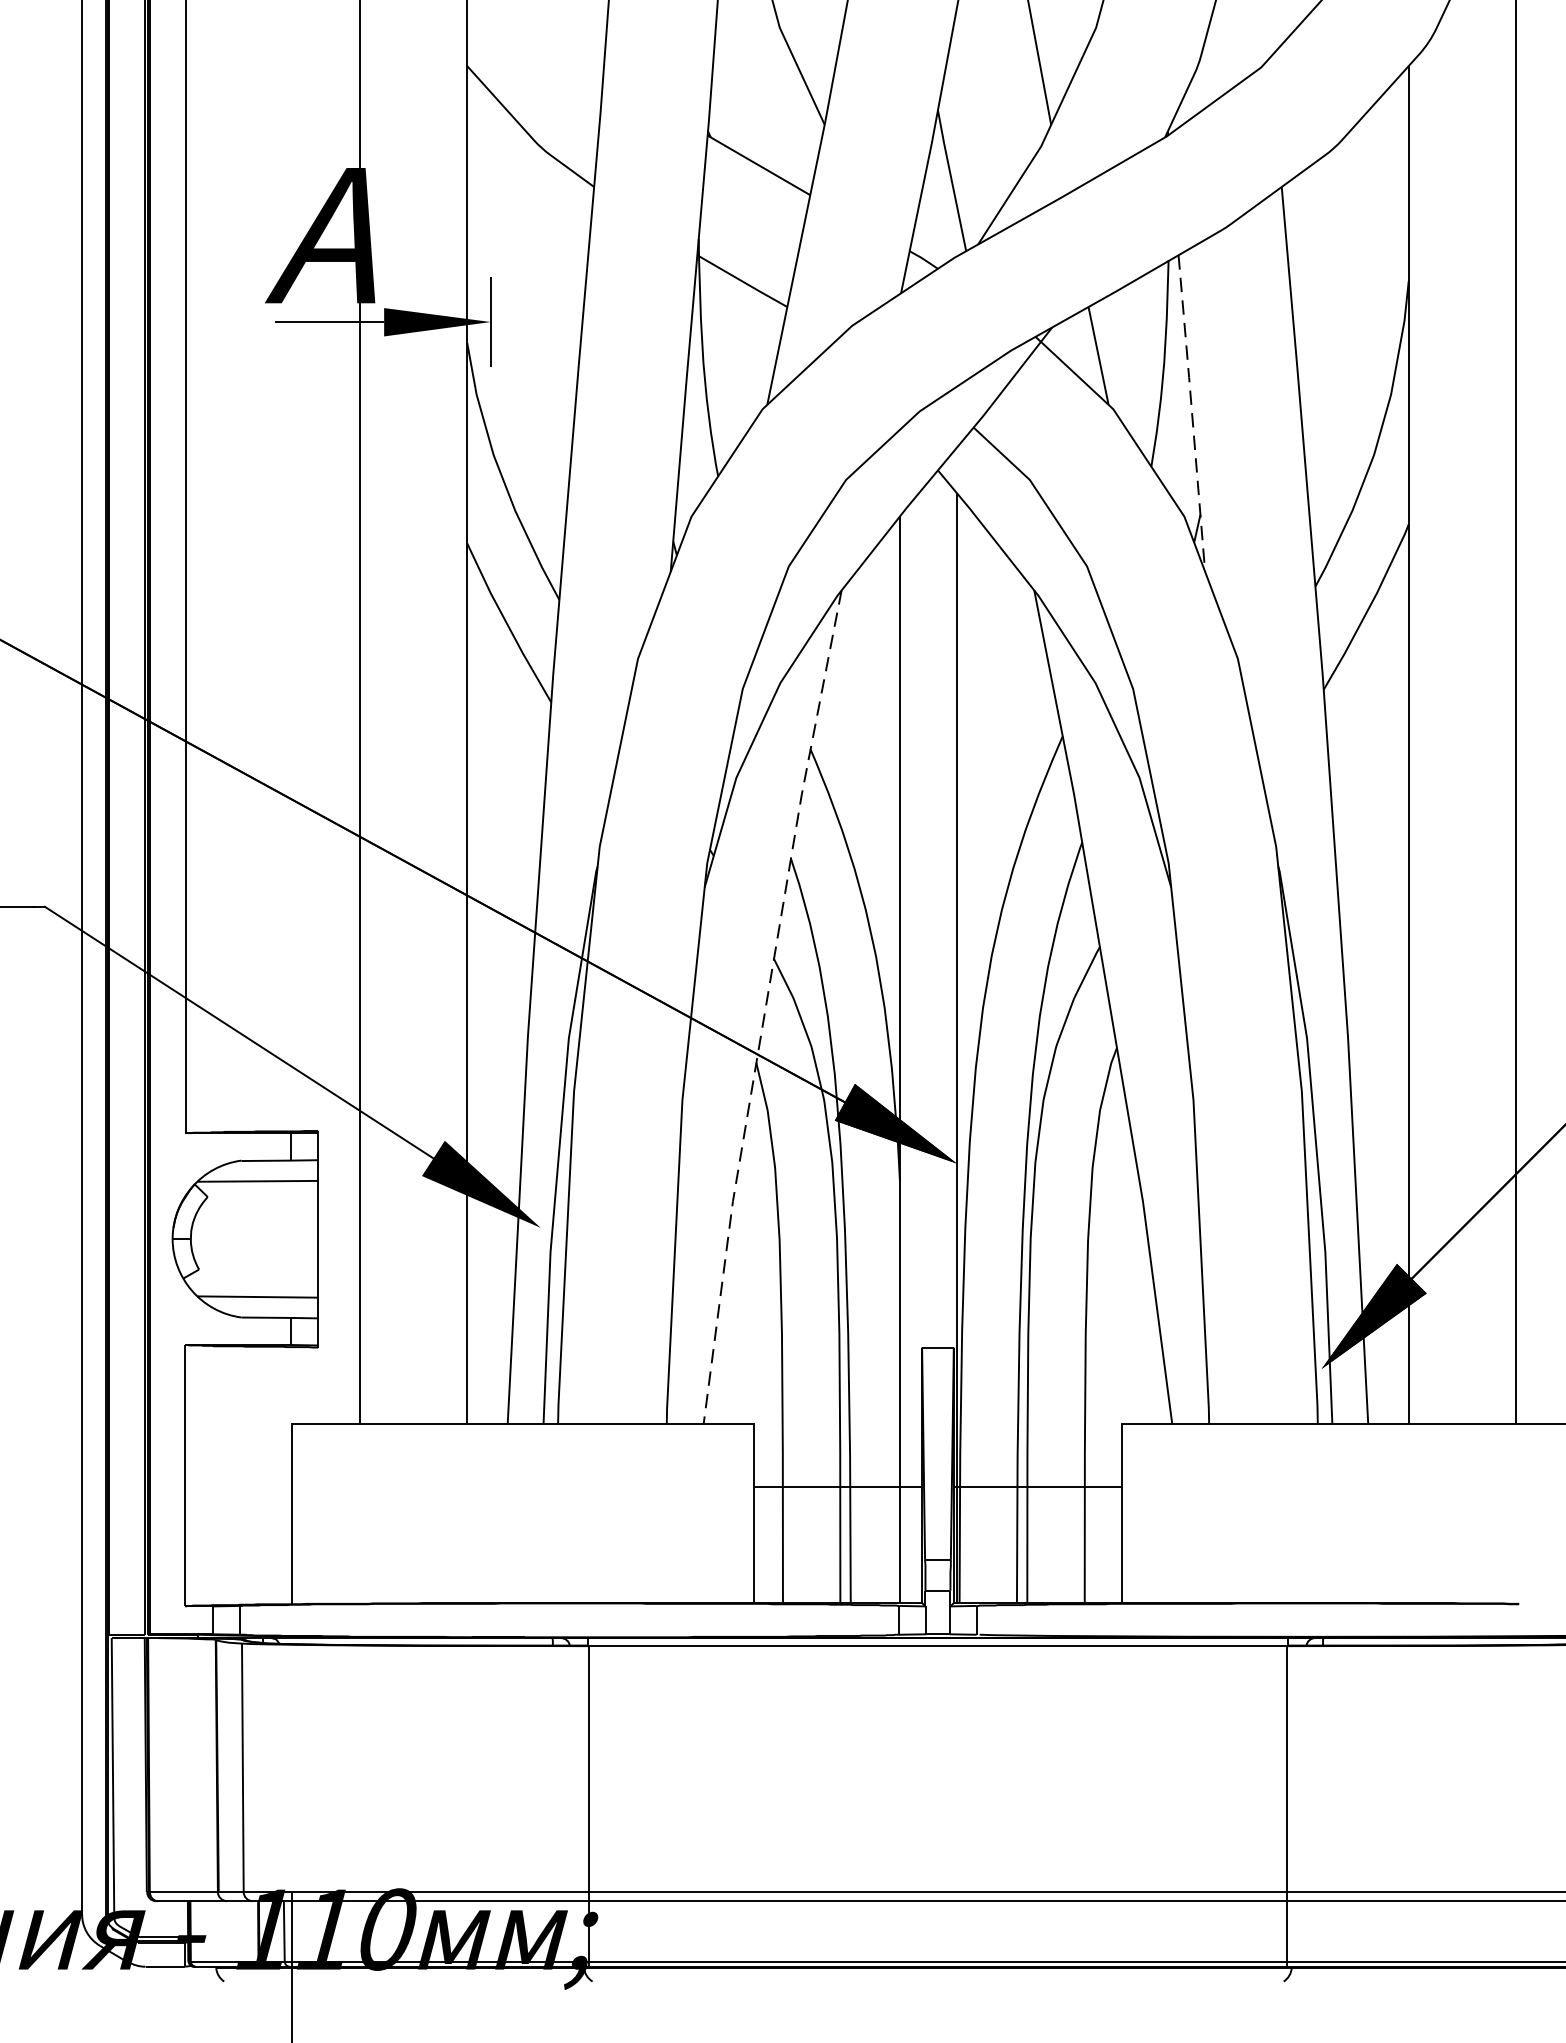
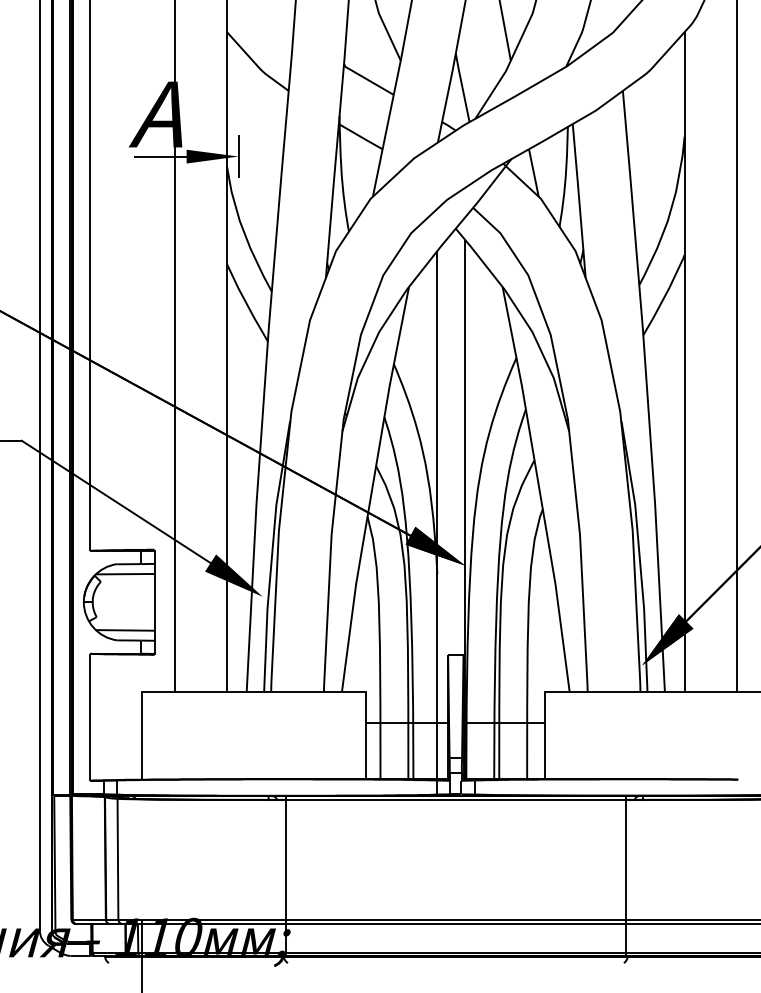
line: (1192, 412) -> (579, 200), dashed -> solid
line: (766, 1007) -> (372, 489), dashed -> solid

